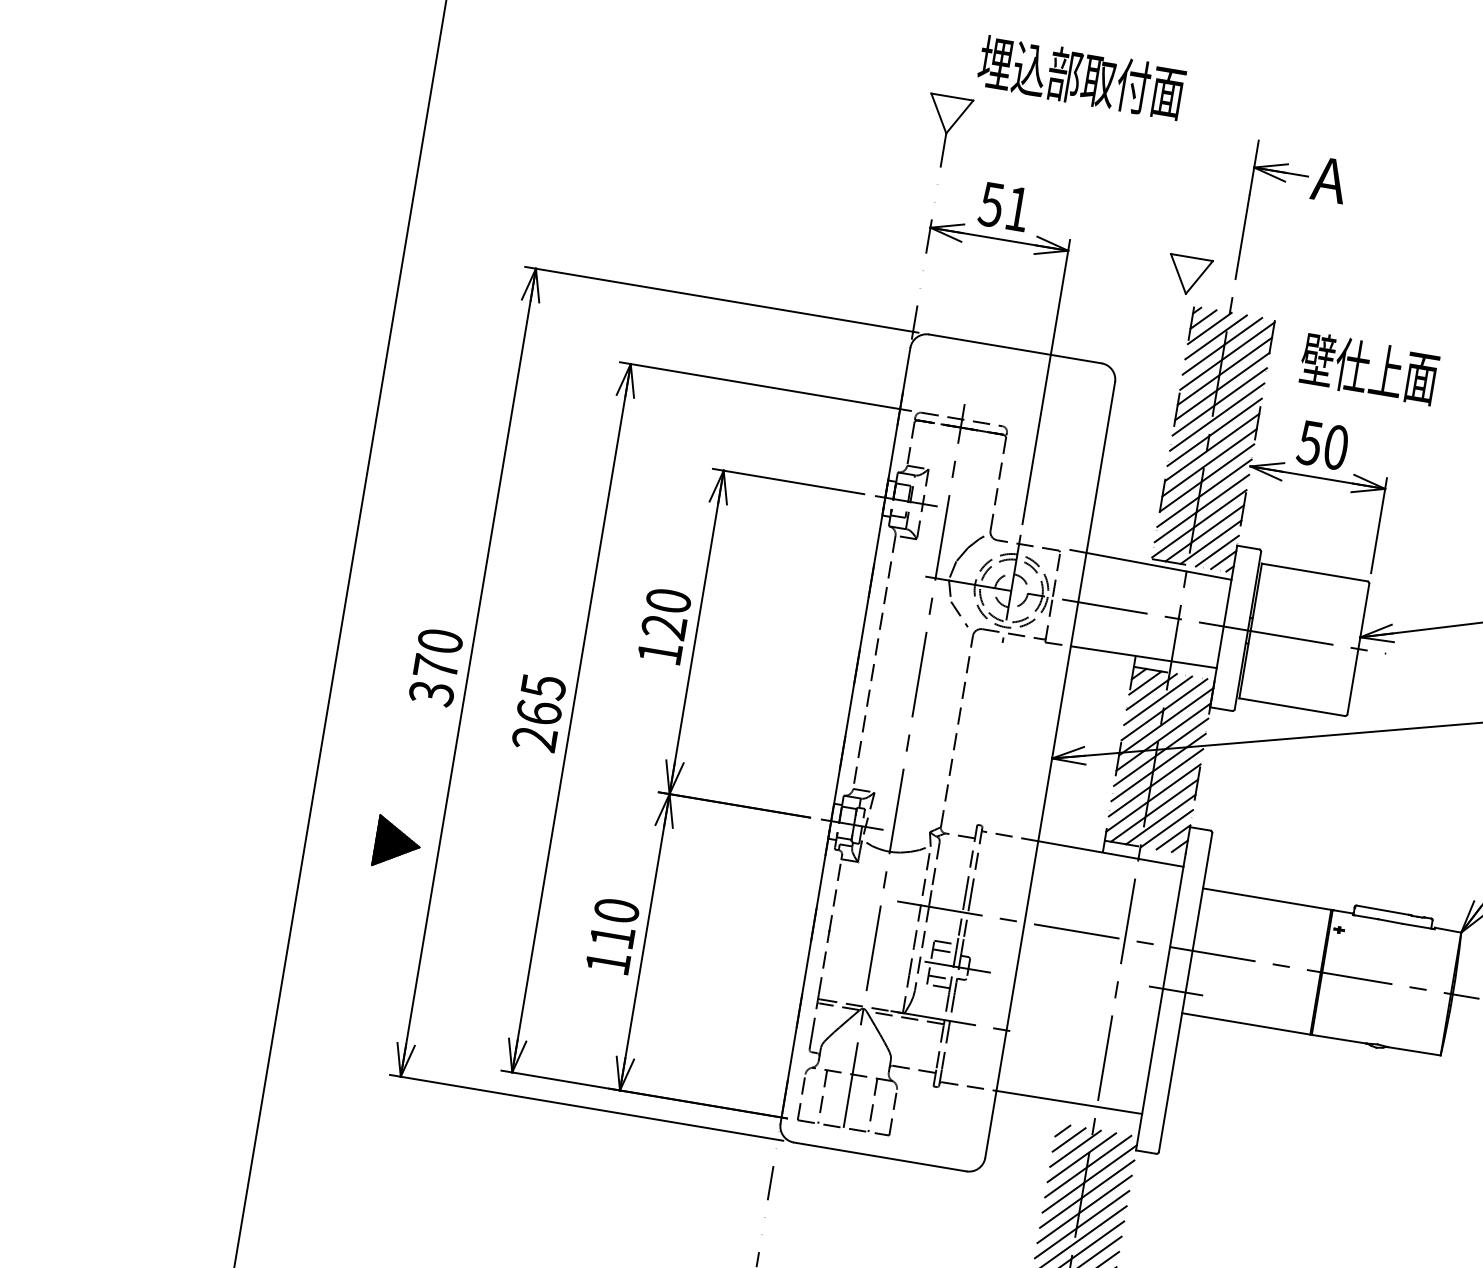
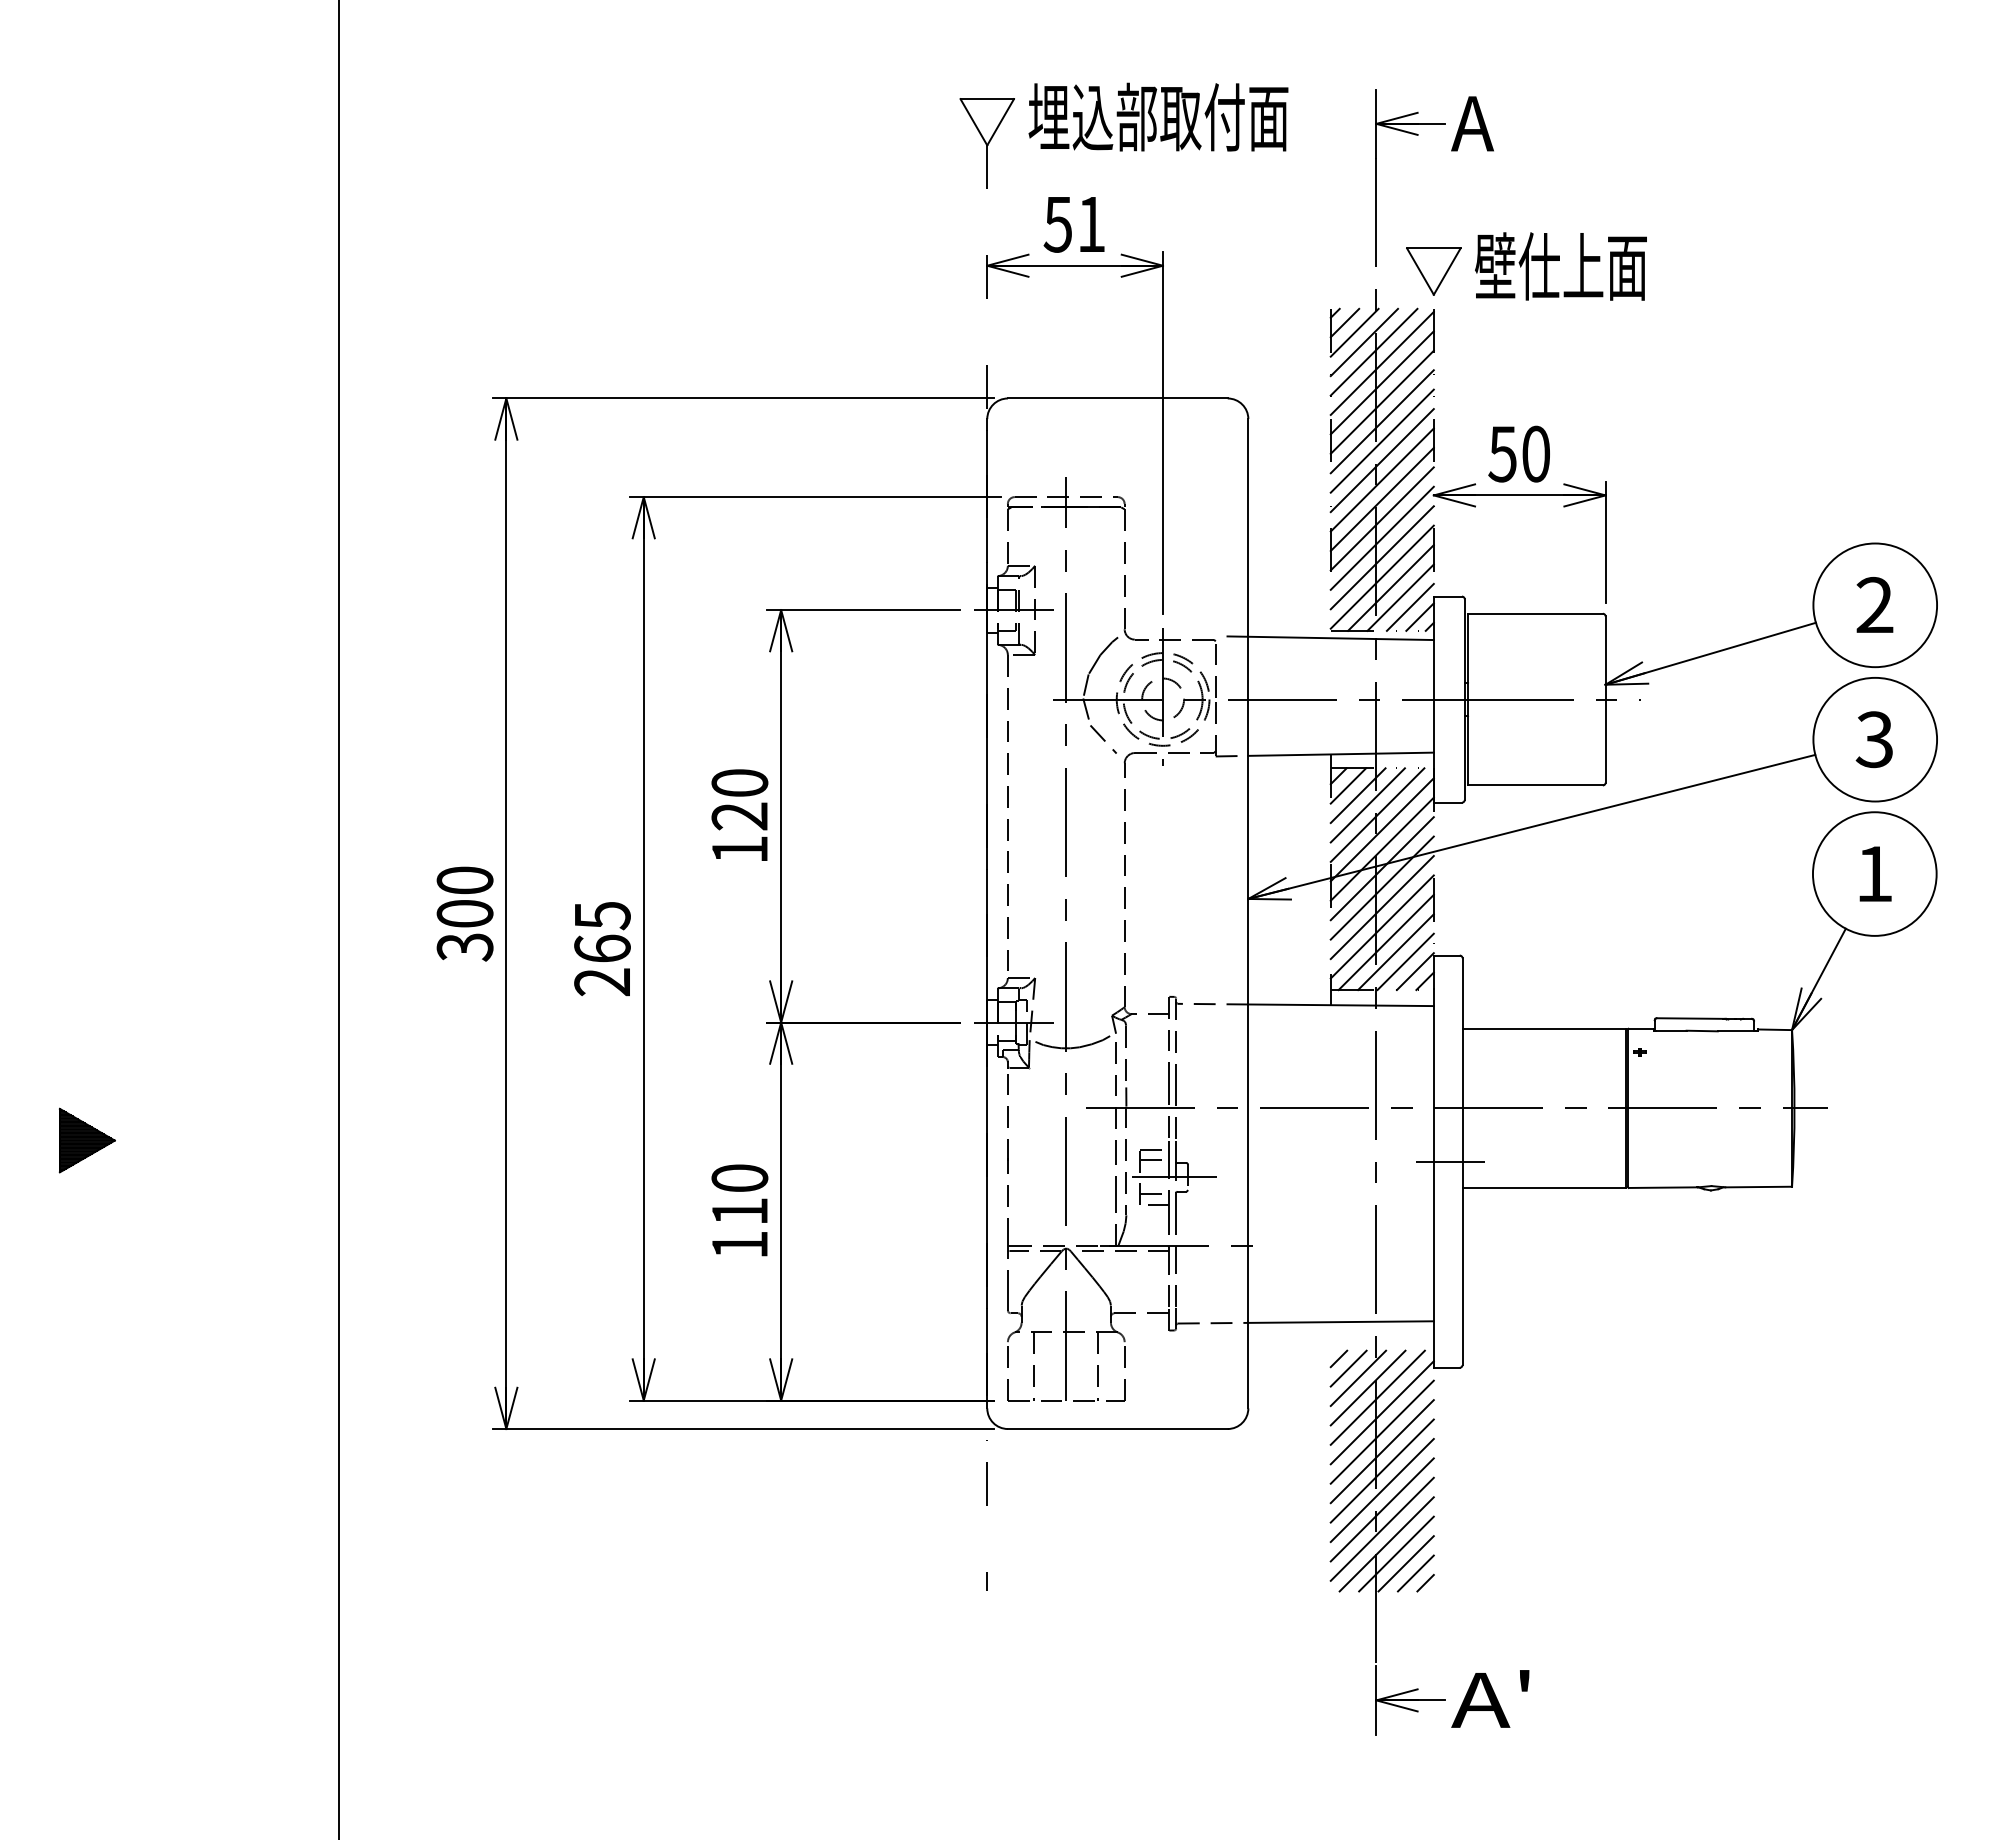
text: (1081, 77) -> (1158, 116), moved
part: (1188, 275) -> (1433, 271), moved
text: (1368, 368) -> (1560, 266), moved
text: (435, 667) -> (464, 913), 370 -> 300
part: (397, 843) -> (86, 1140), moved

